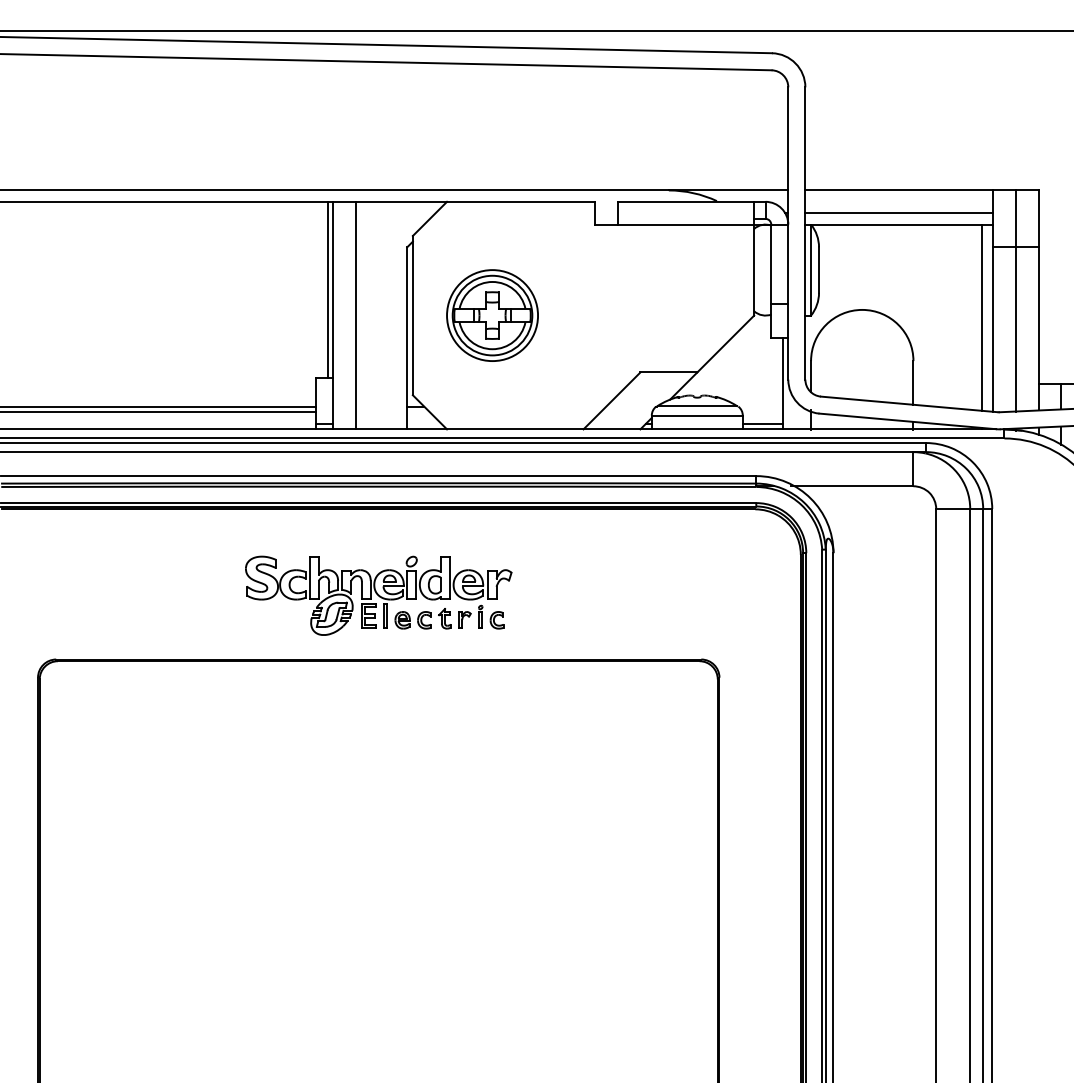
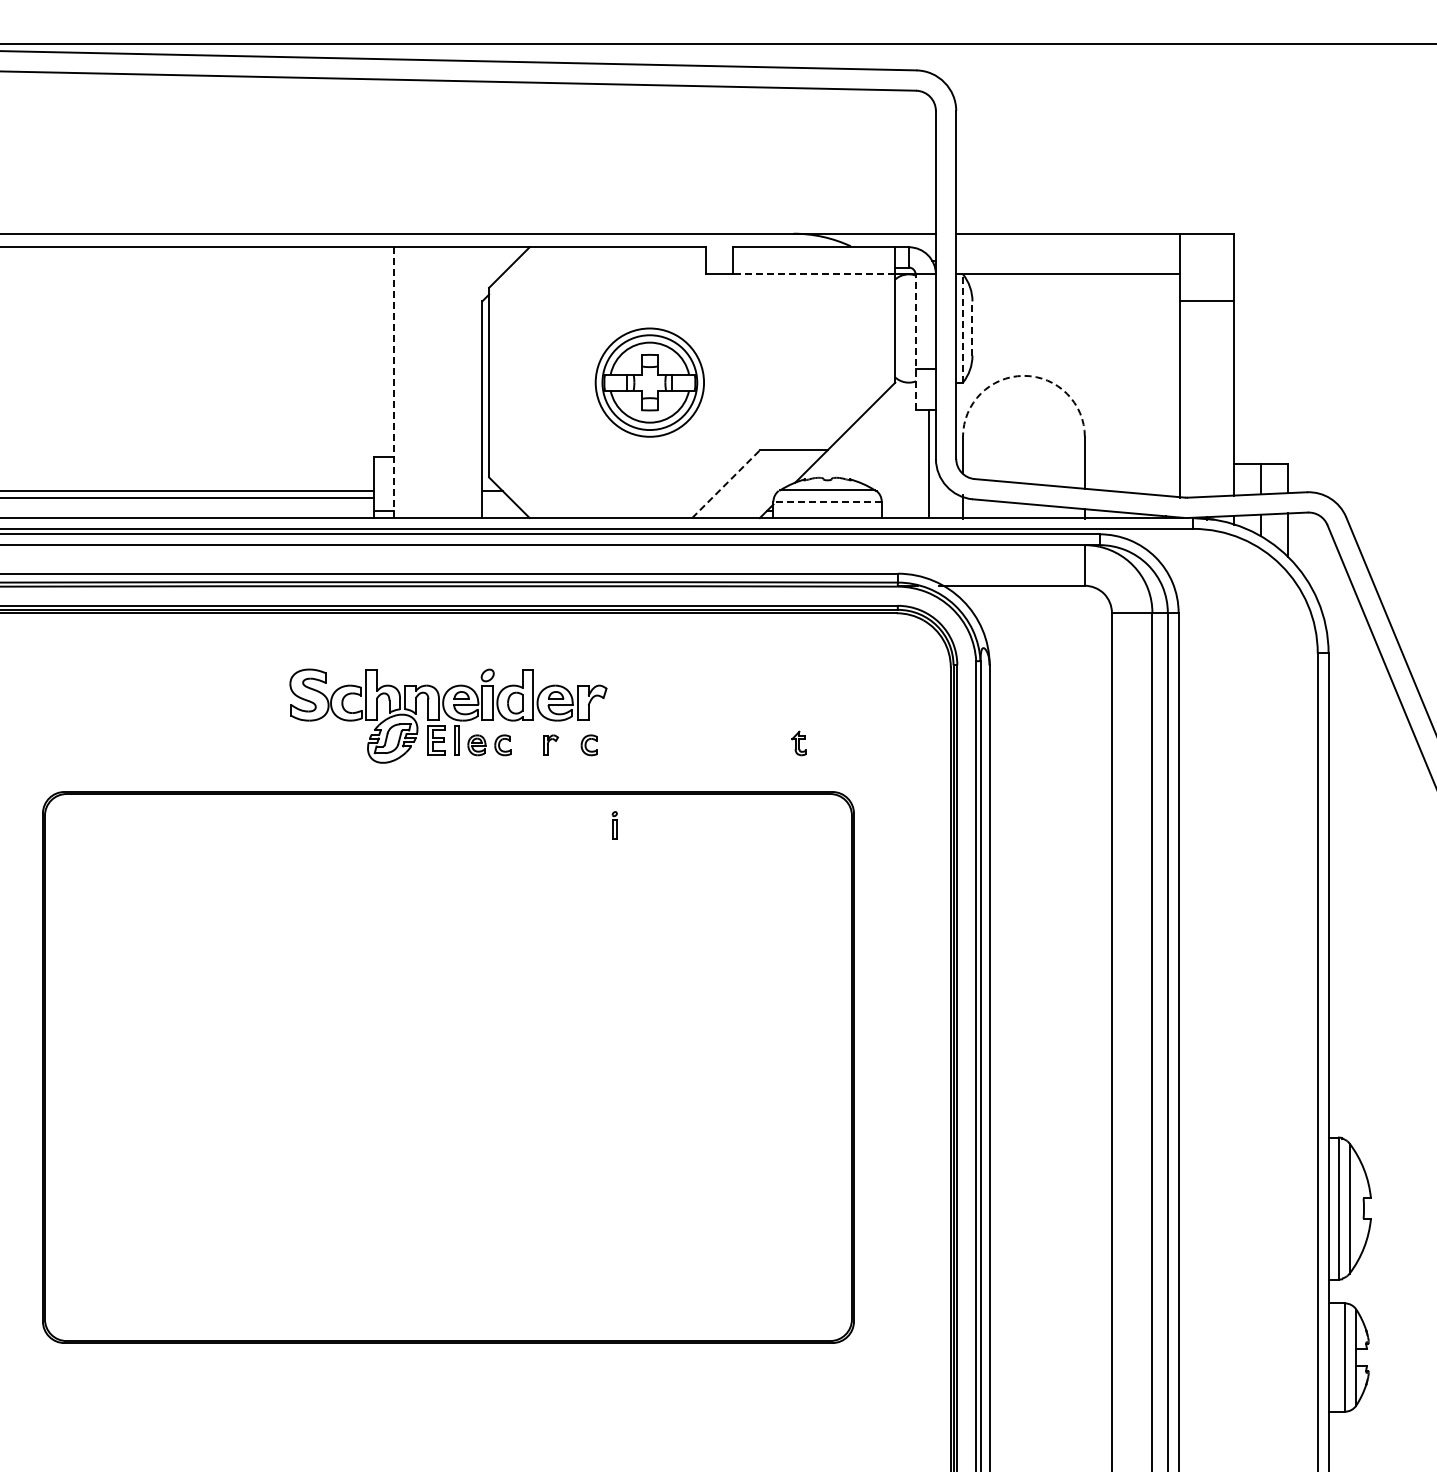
line: (898, 212) -> (1067, 260), removed
line: (685, 224) -> (813, 274), solid -> dashed
line: (811, 270) -> (963, 328), solid -> dashed
line: (819, 270) -> (972, 328), solid -> dashed
line: (771, 281) -> (915, 342), solid -> dashed
line: (327, 290) -> (387, 352), removed
line: (1015, 300) -> (1206, 364), removed
arc: (861, 309) -> (1023, 375), solid -> dashed
line: (333, 315) -> (394, 382), solid -> dashed
line: (356, 315) -> (421, 382), removed
part: (492, 315) -> (649, 382), moved
line: (982, 317) -> (1166, 384), removed
line: (612, 401) -> (726, 484), solid -> dashed
line: (697, 415) -> (827, 501), solid -> dashed
line: (762, 423) -> (905, 511), removed
part: (480, 617) -> (614, 825), moved
part: (444, 618) -> (798, 743), moved

